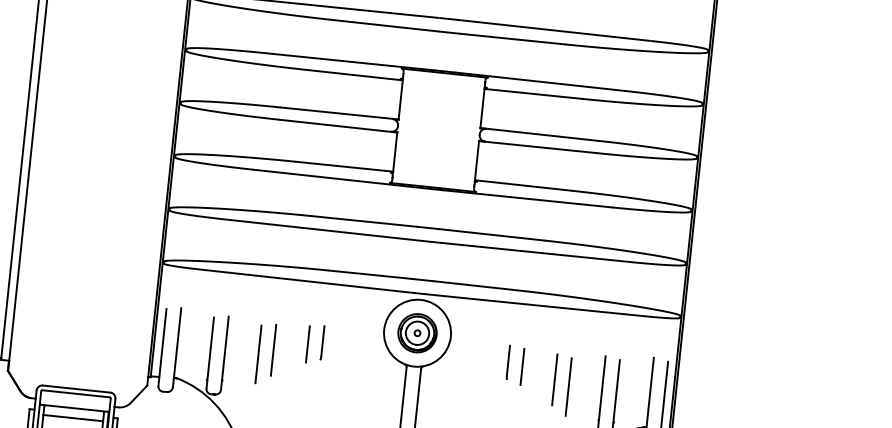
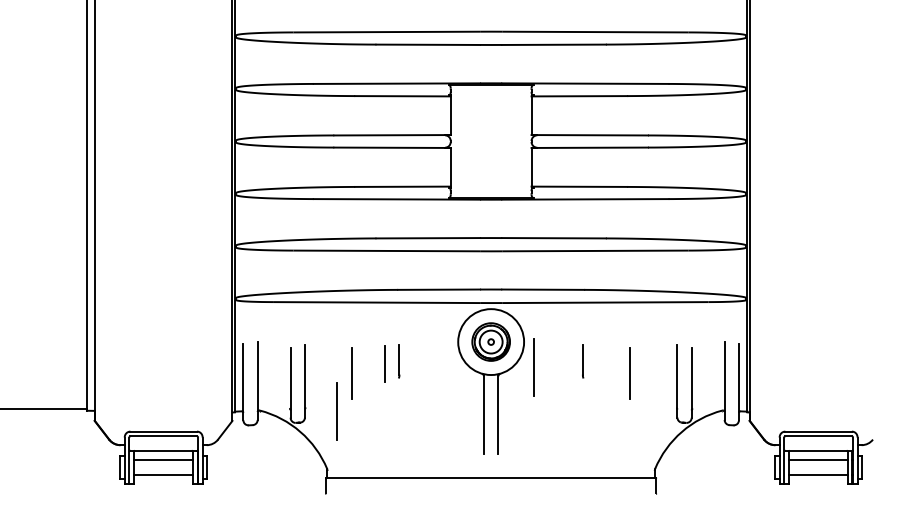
line: (258, 354) -> (336, 411), moved
line: (522, 367) -> (597, 364), removed
line: (567, 387) -> (533, 367), moved

